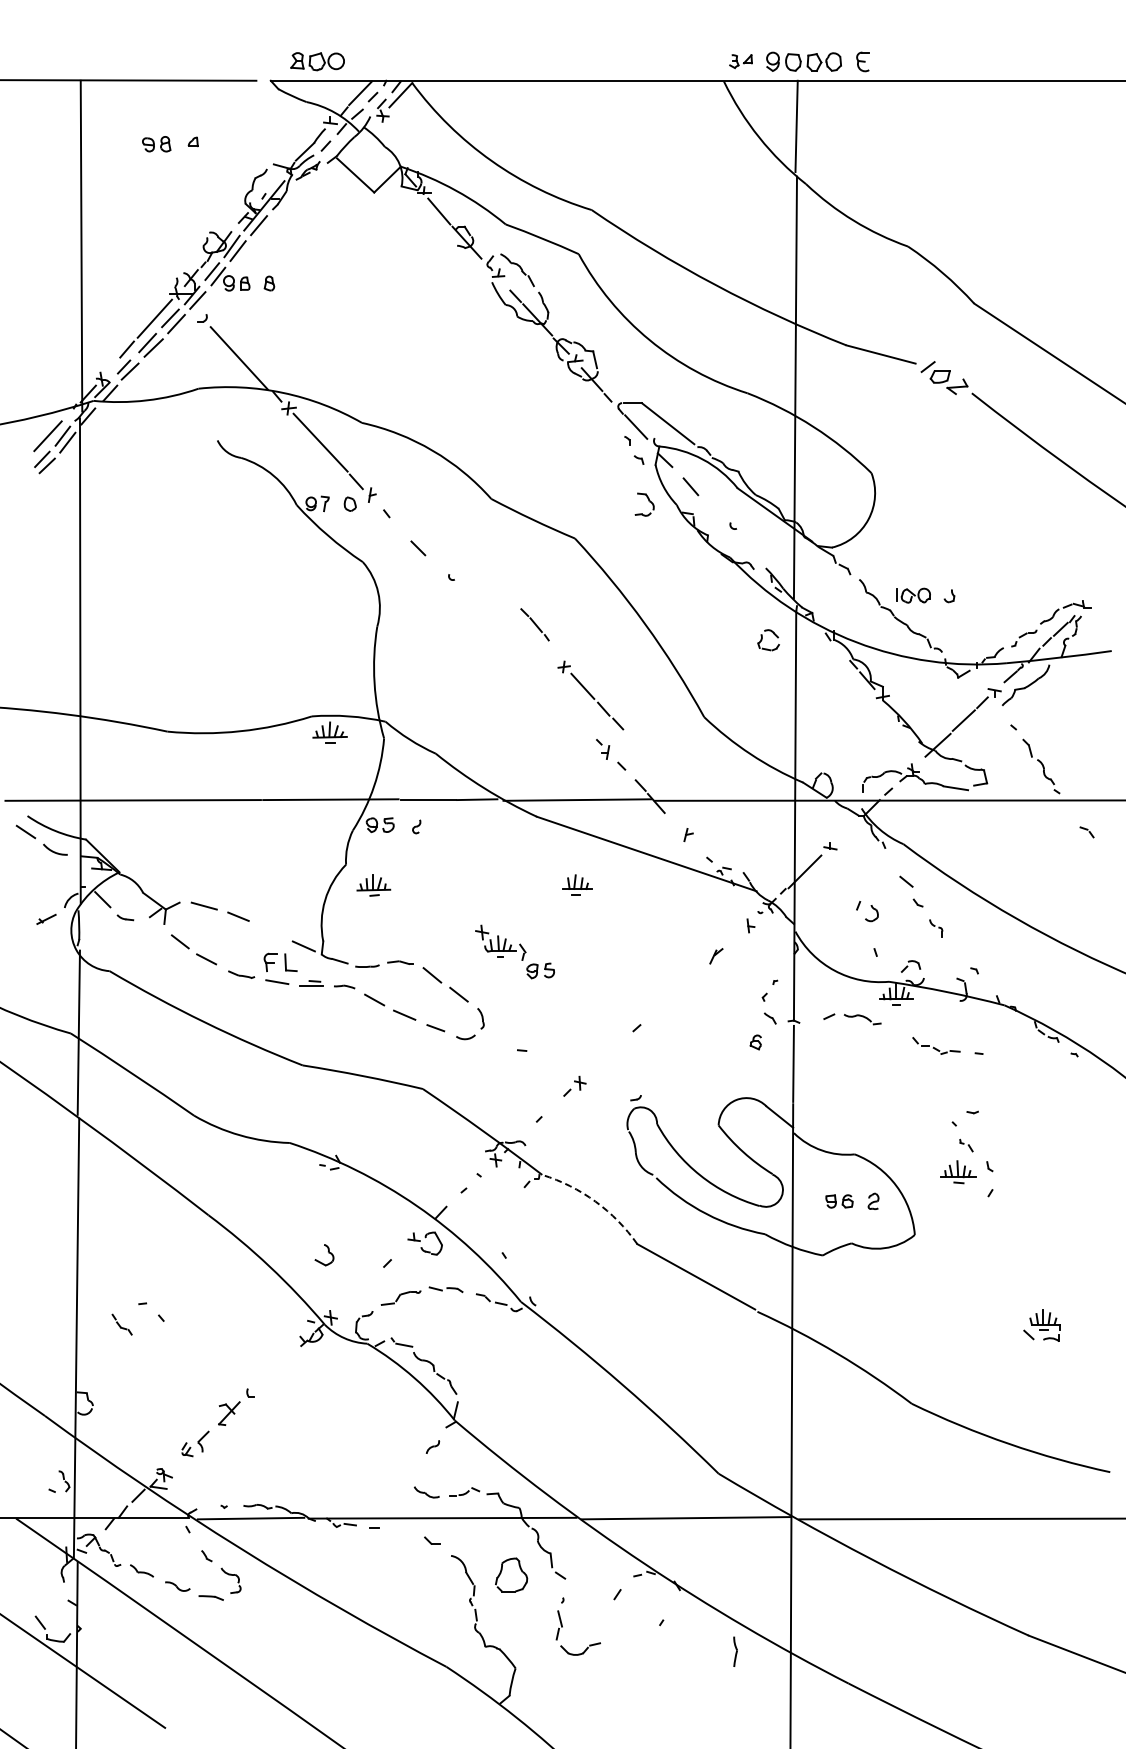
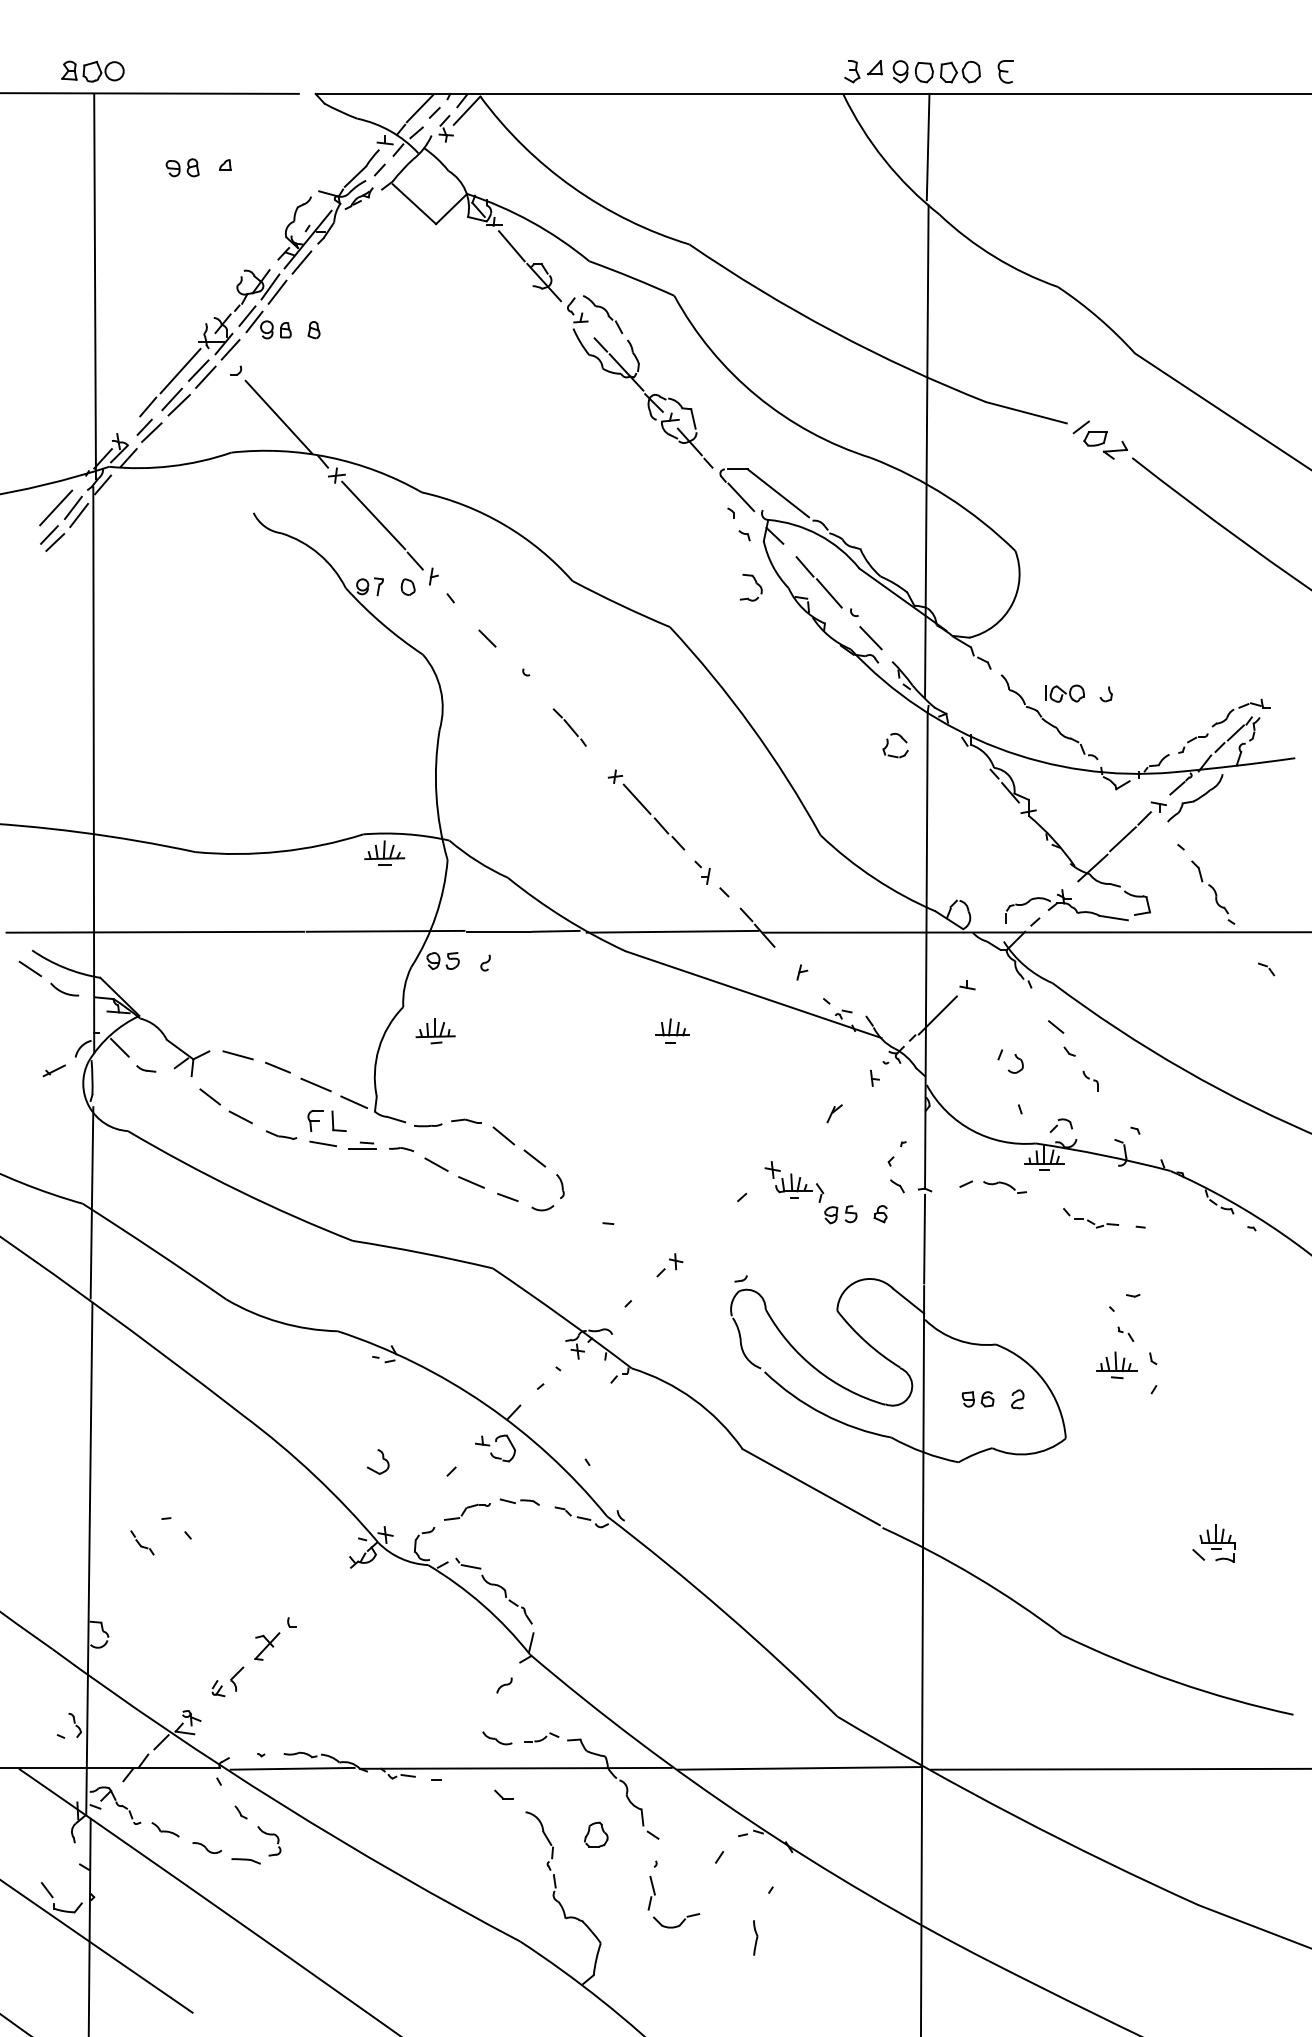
part: (317, 61) -> (92, 71), moved
part: (740, 61) -> (862, 71), size x1.43
line: (711, 509) -> (828, 593), added
line: (747, 547) -> (870, 637), added
line: (534, 624) -> (569, 727), moved
part: (590, 695) -> (646, 809), moved
line: (270, 931) -> (315, 1084), added
part: (514, 951) -> (810, 1192), moved
arc: (595, 1201) -> (693, 1399), dashed -> solid
part: (511, 1575) -> (596, 1835), size x0.62
part: (735, 1651) -> (755, 1937), moved

